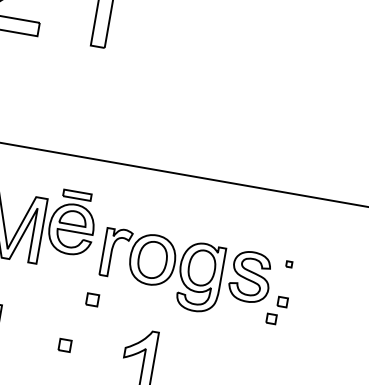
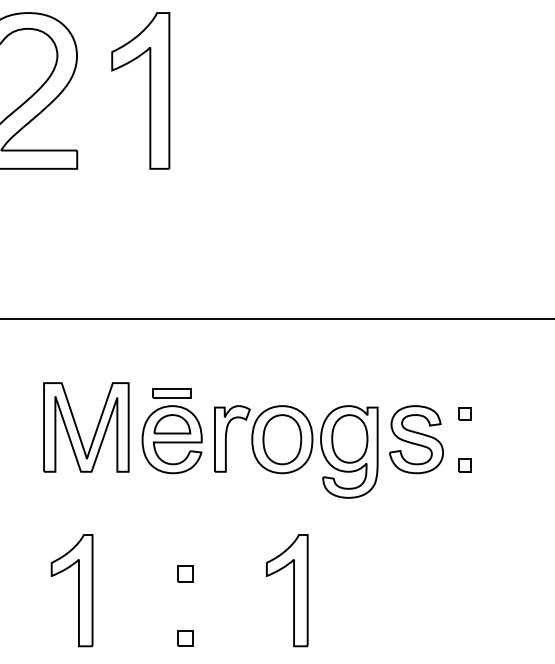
part: (71, 223) -> (171, 431), moved
part: (288, 264) -> (464, 413), size x1.67
part: (92, 299) -> (211, 506), removed
part: (271, 318) -> (453, 490), removed

